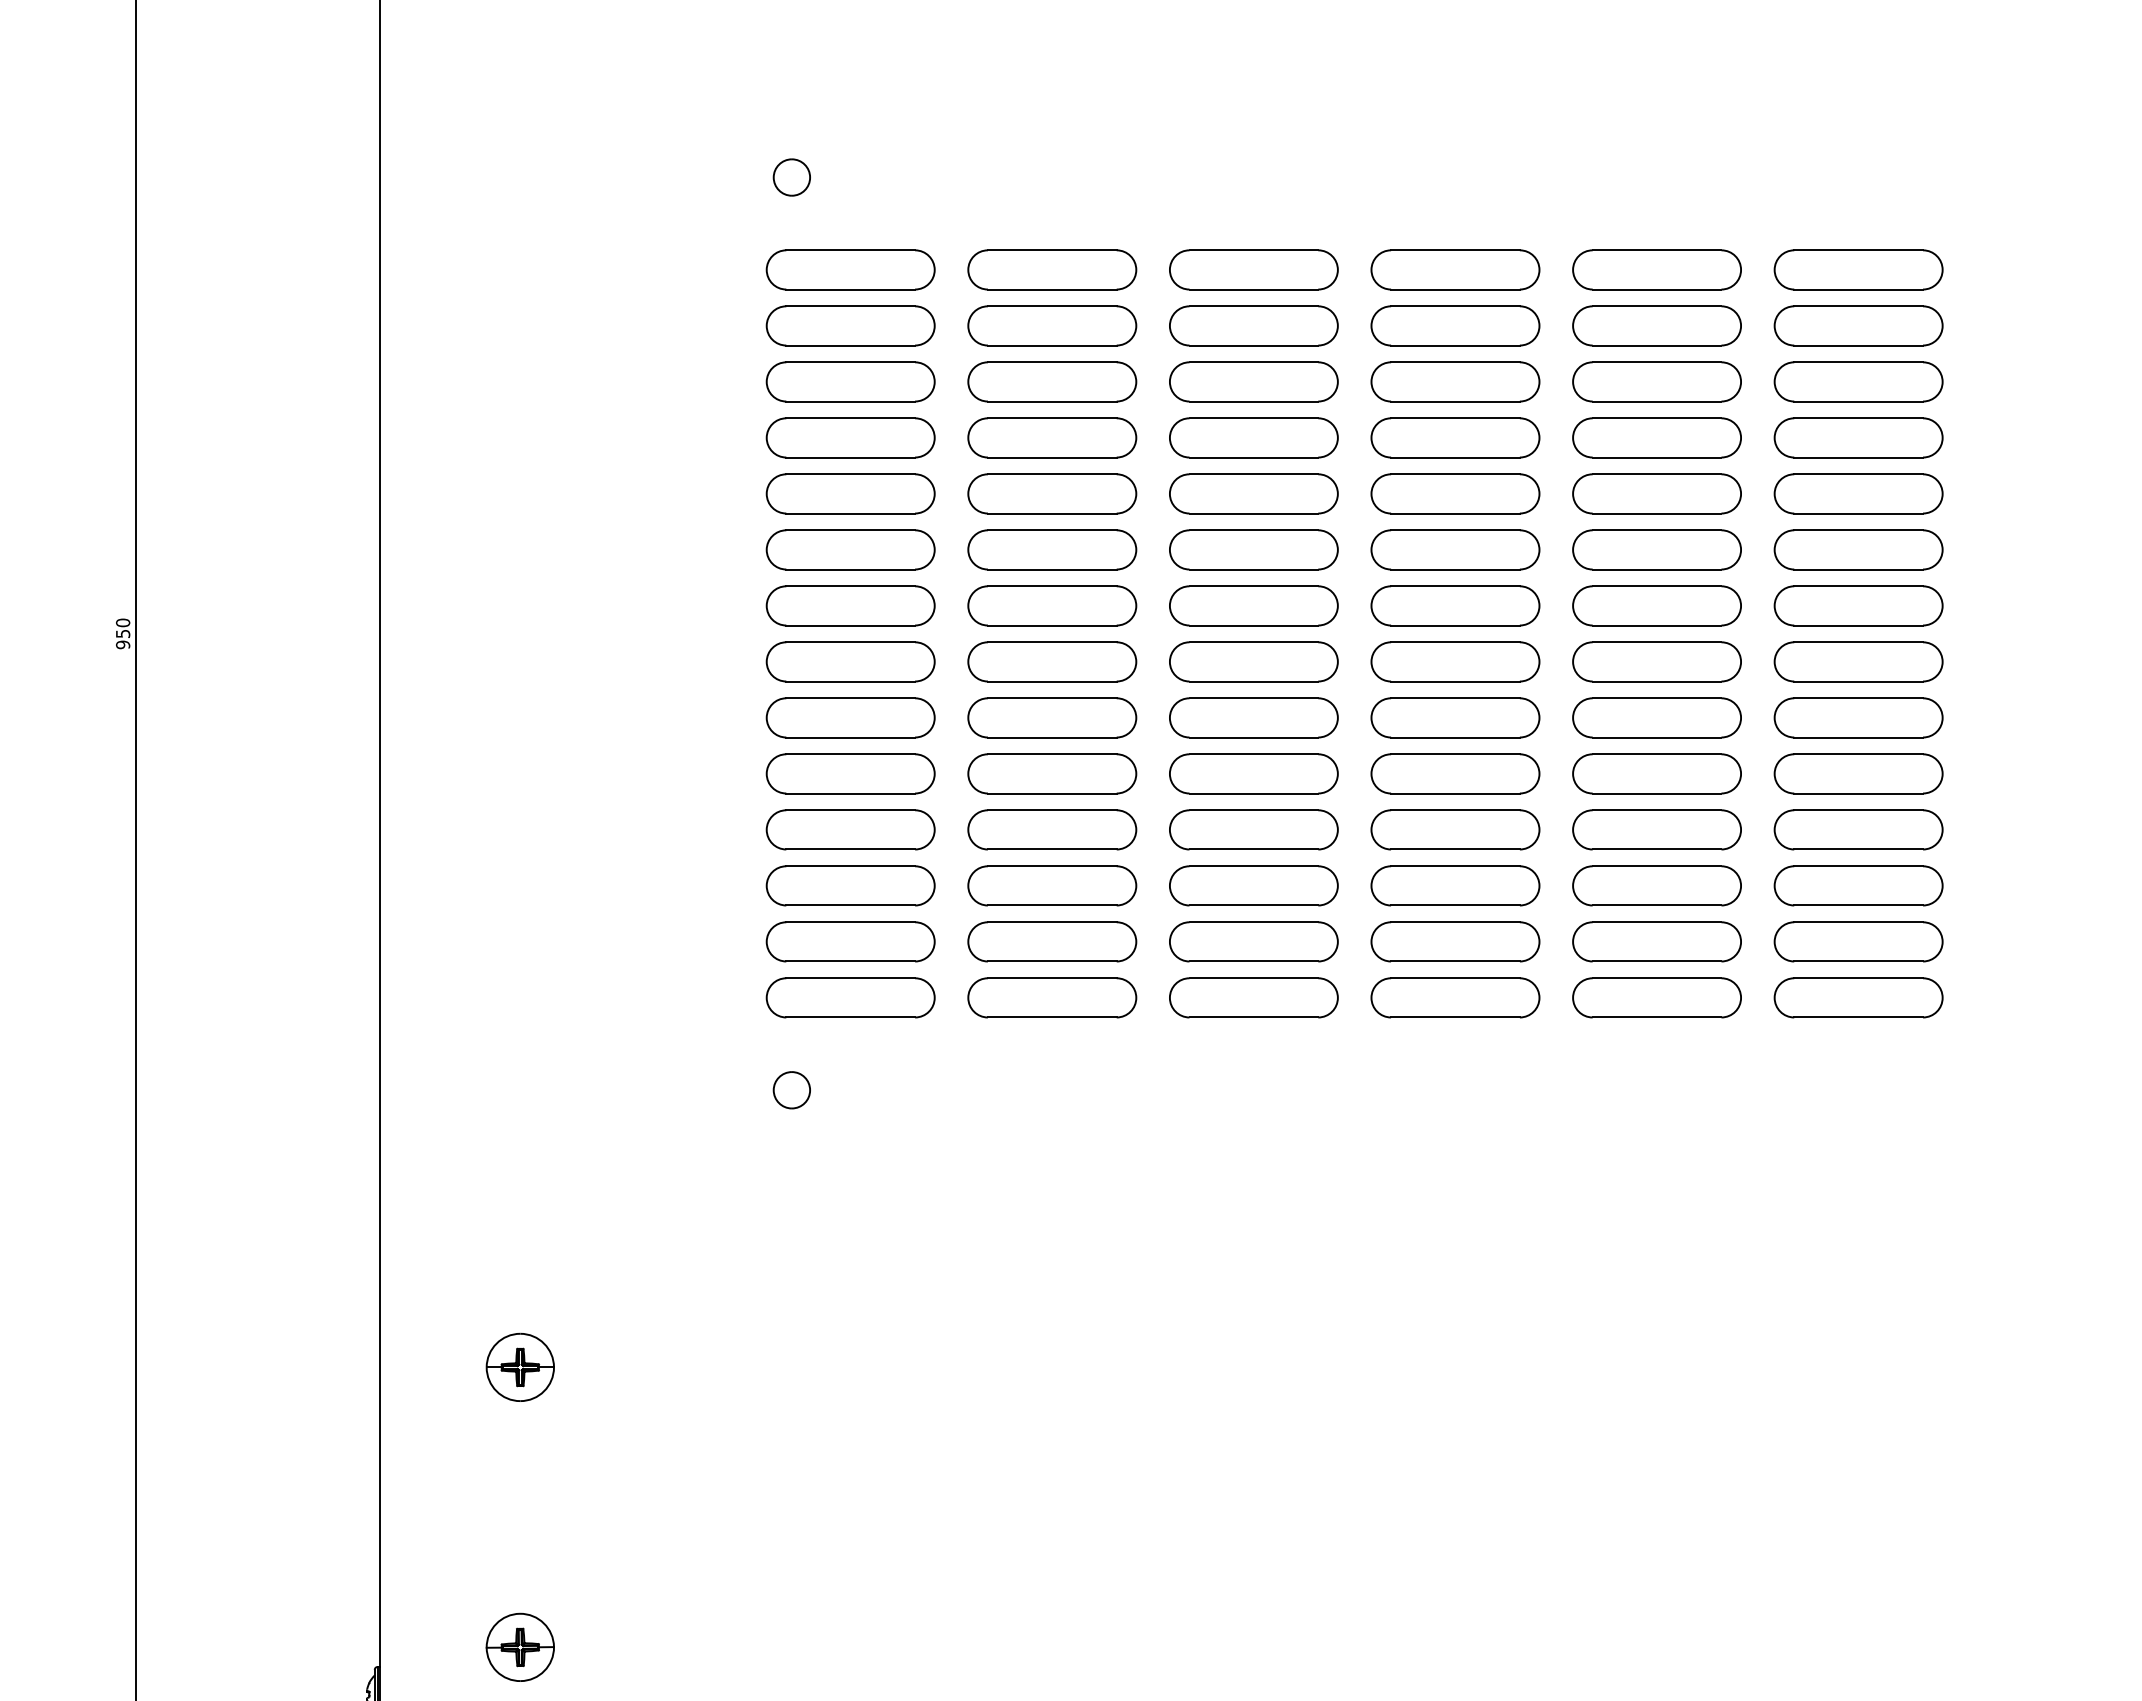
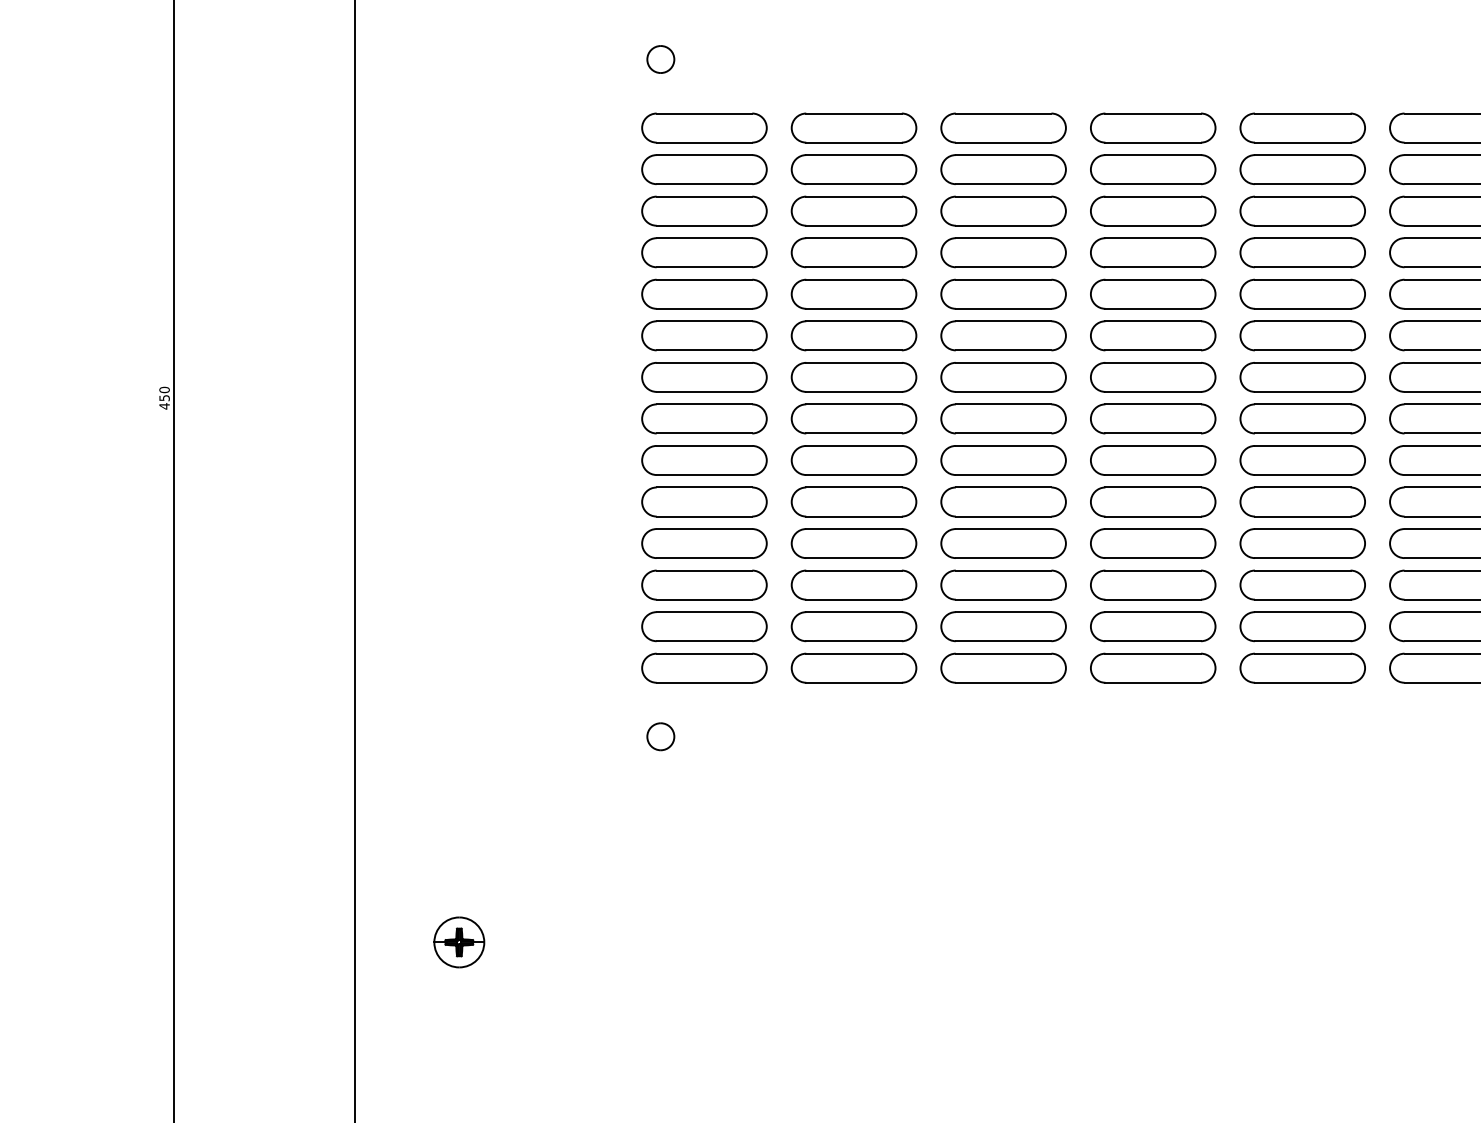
text: (123, 644) -> (164, 406), 950 -> 450

